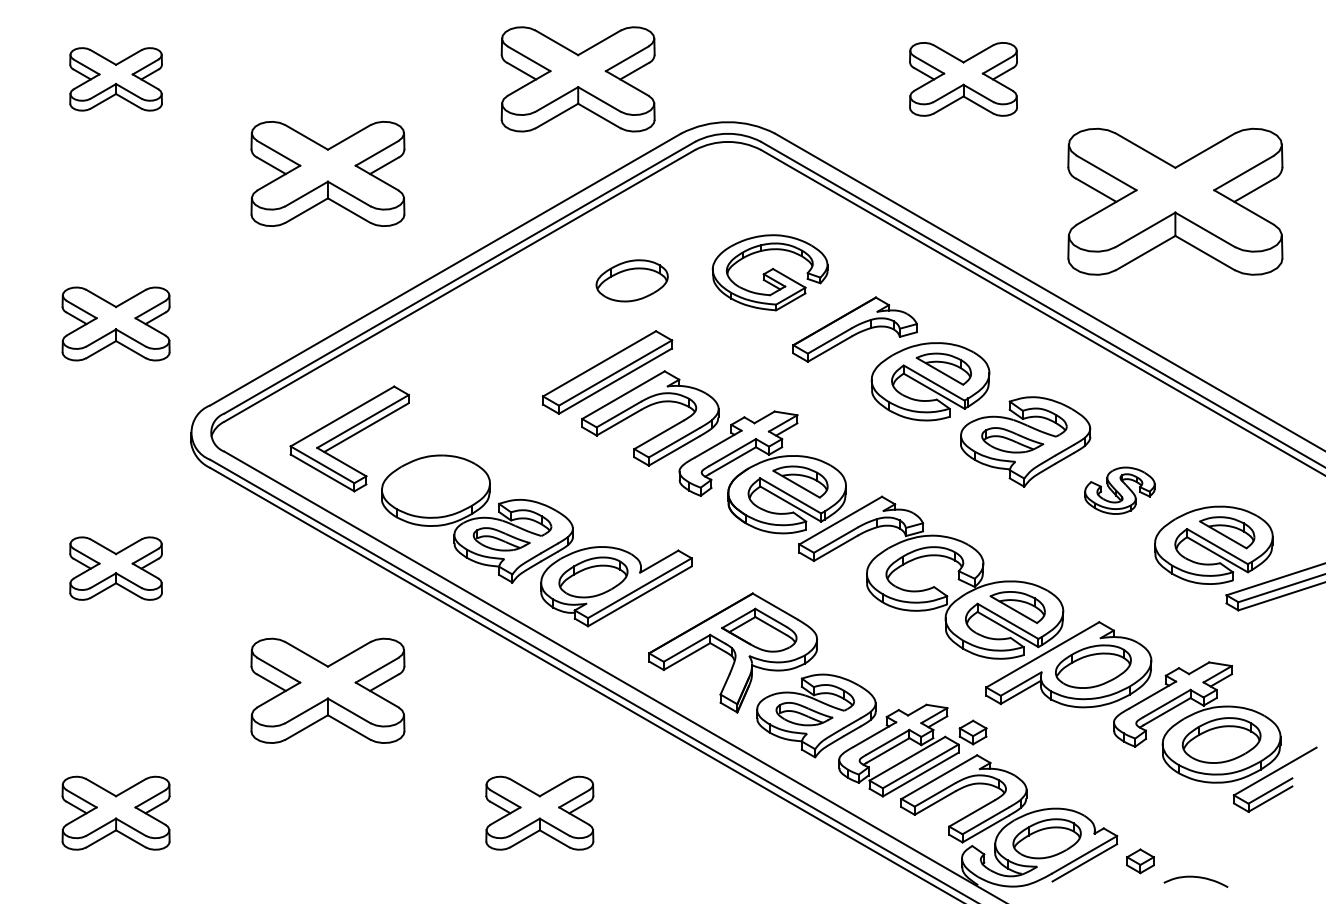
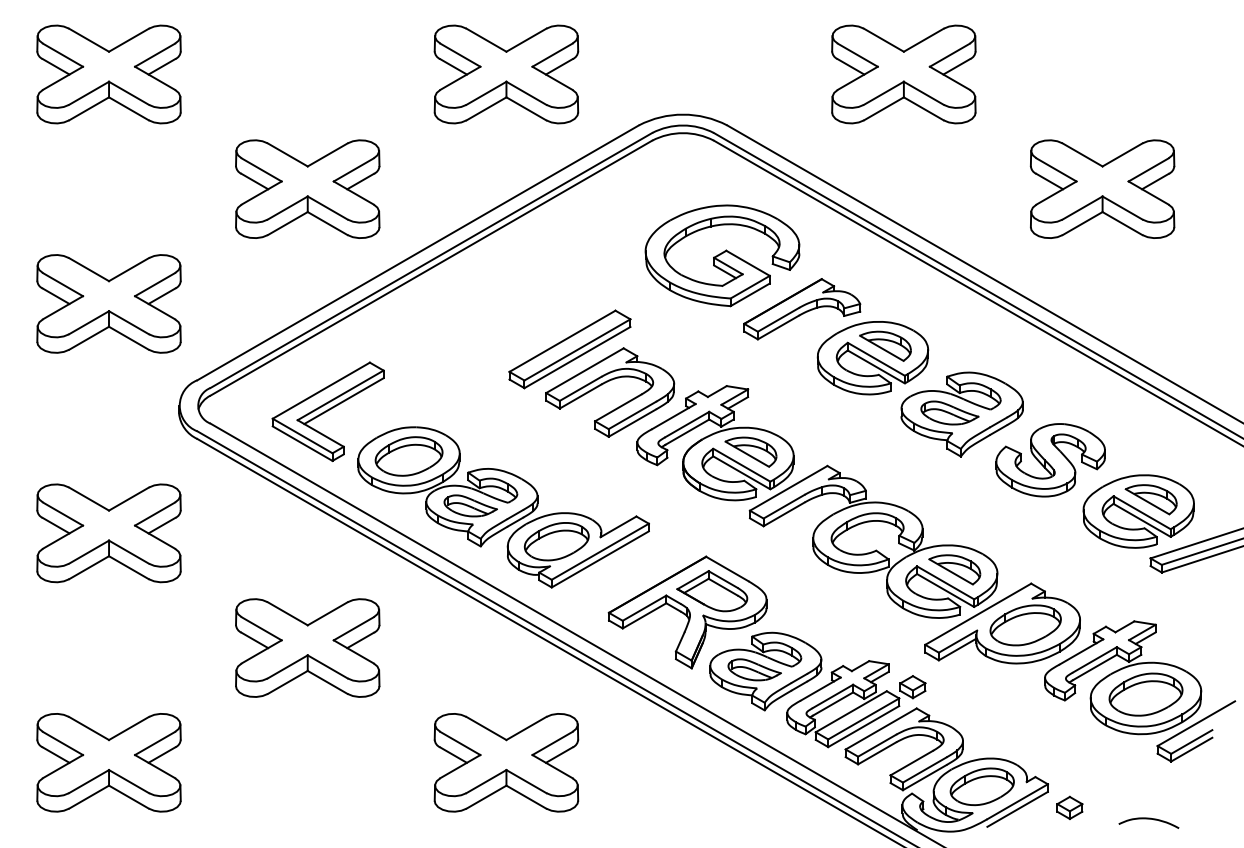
part: (115, 79) -> (108, 74), size x1.67
part: (578, 79) -> (506, 74), moved
part: (963, 79) -> (903, 74), size x1.43
part: (327, 173) -> (307, 188), moved
part: (1175, 200) -> (1102, 188), size x0.71
part: (770, 272) -> (722, 255), size x1.43
part: (631, 280) -> (408, 456), moved
part: (115, 323) -> (108, 303), size x1.43
part: (1119, 490) -> (1050, 460), size x1.67
part: (115, 568) -> (108, 533), size x1.67
part: (115, 812) -> (108, 762), size x1.43
part: (539, 812) -> (506, 762), size x1.43
curve: (1195, 877) -> (1148, 819), moved

